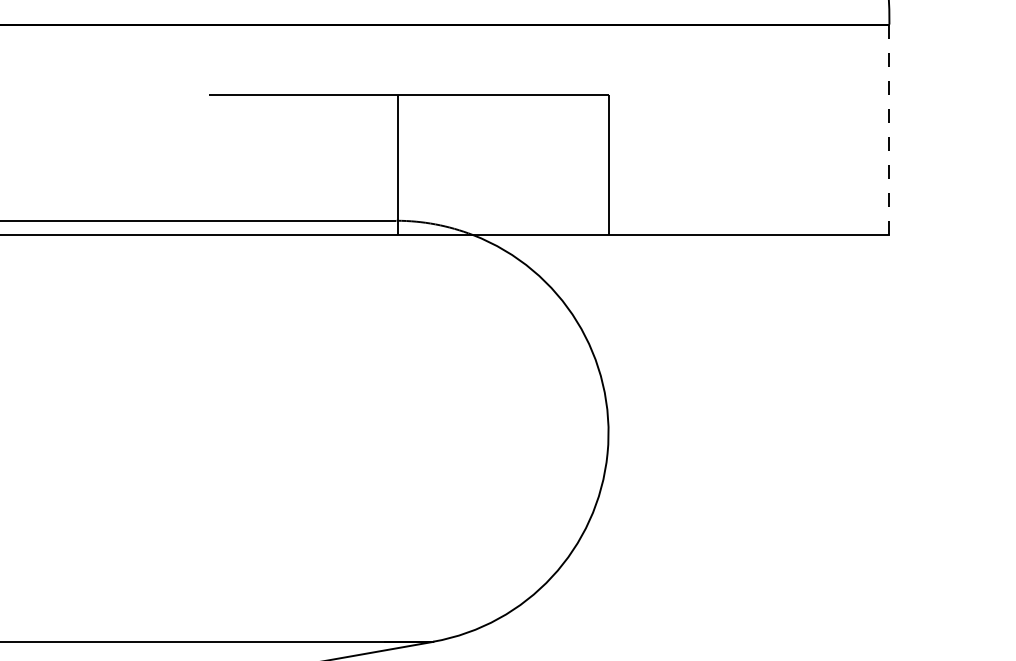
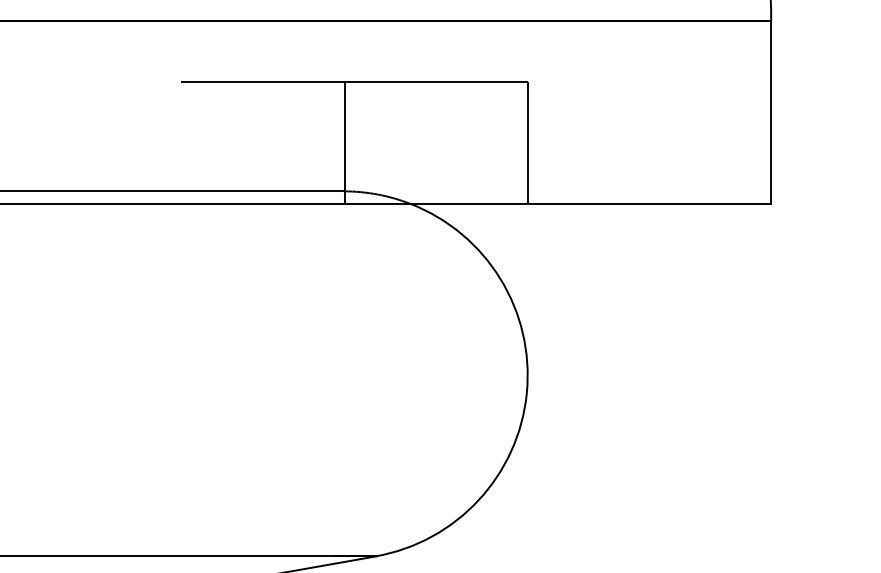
line: (889, 129) -> (771, 112), dashed -> solid

